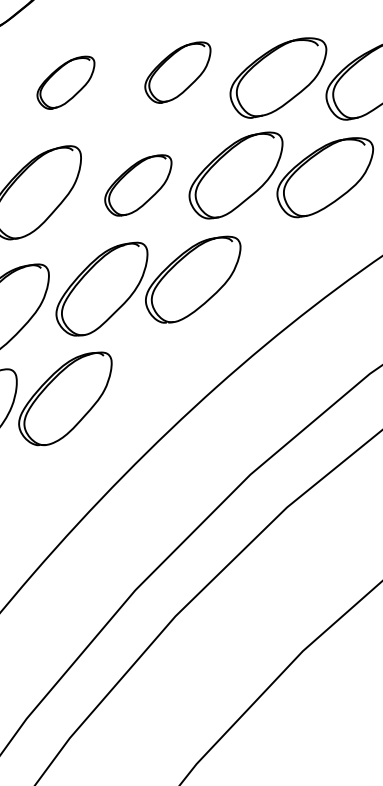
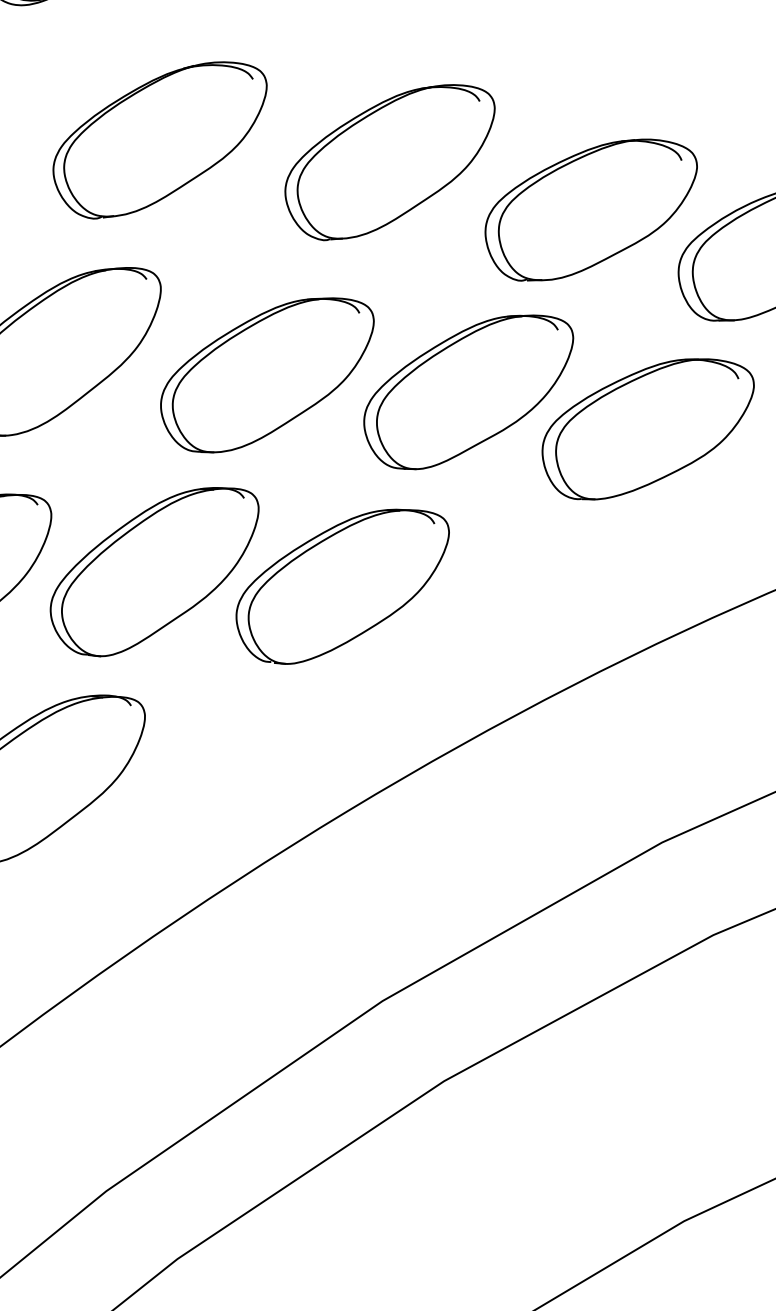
part: (177, 72) -> (387, 160), size x1.43
part: (65, 82) -> (157, 138), size x1.67
part: (138, 185) -> (265, 374), size x1.43

